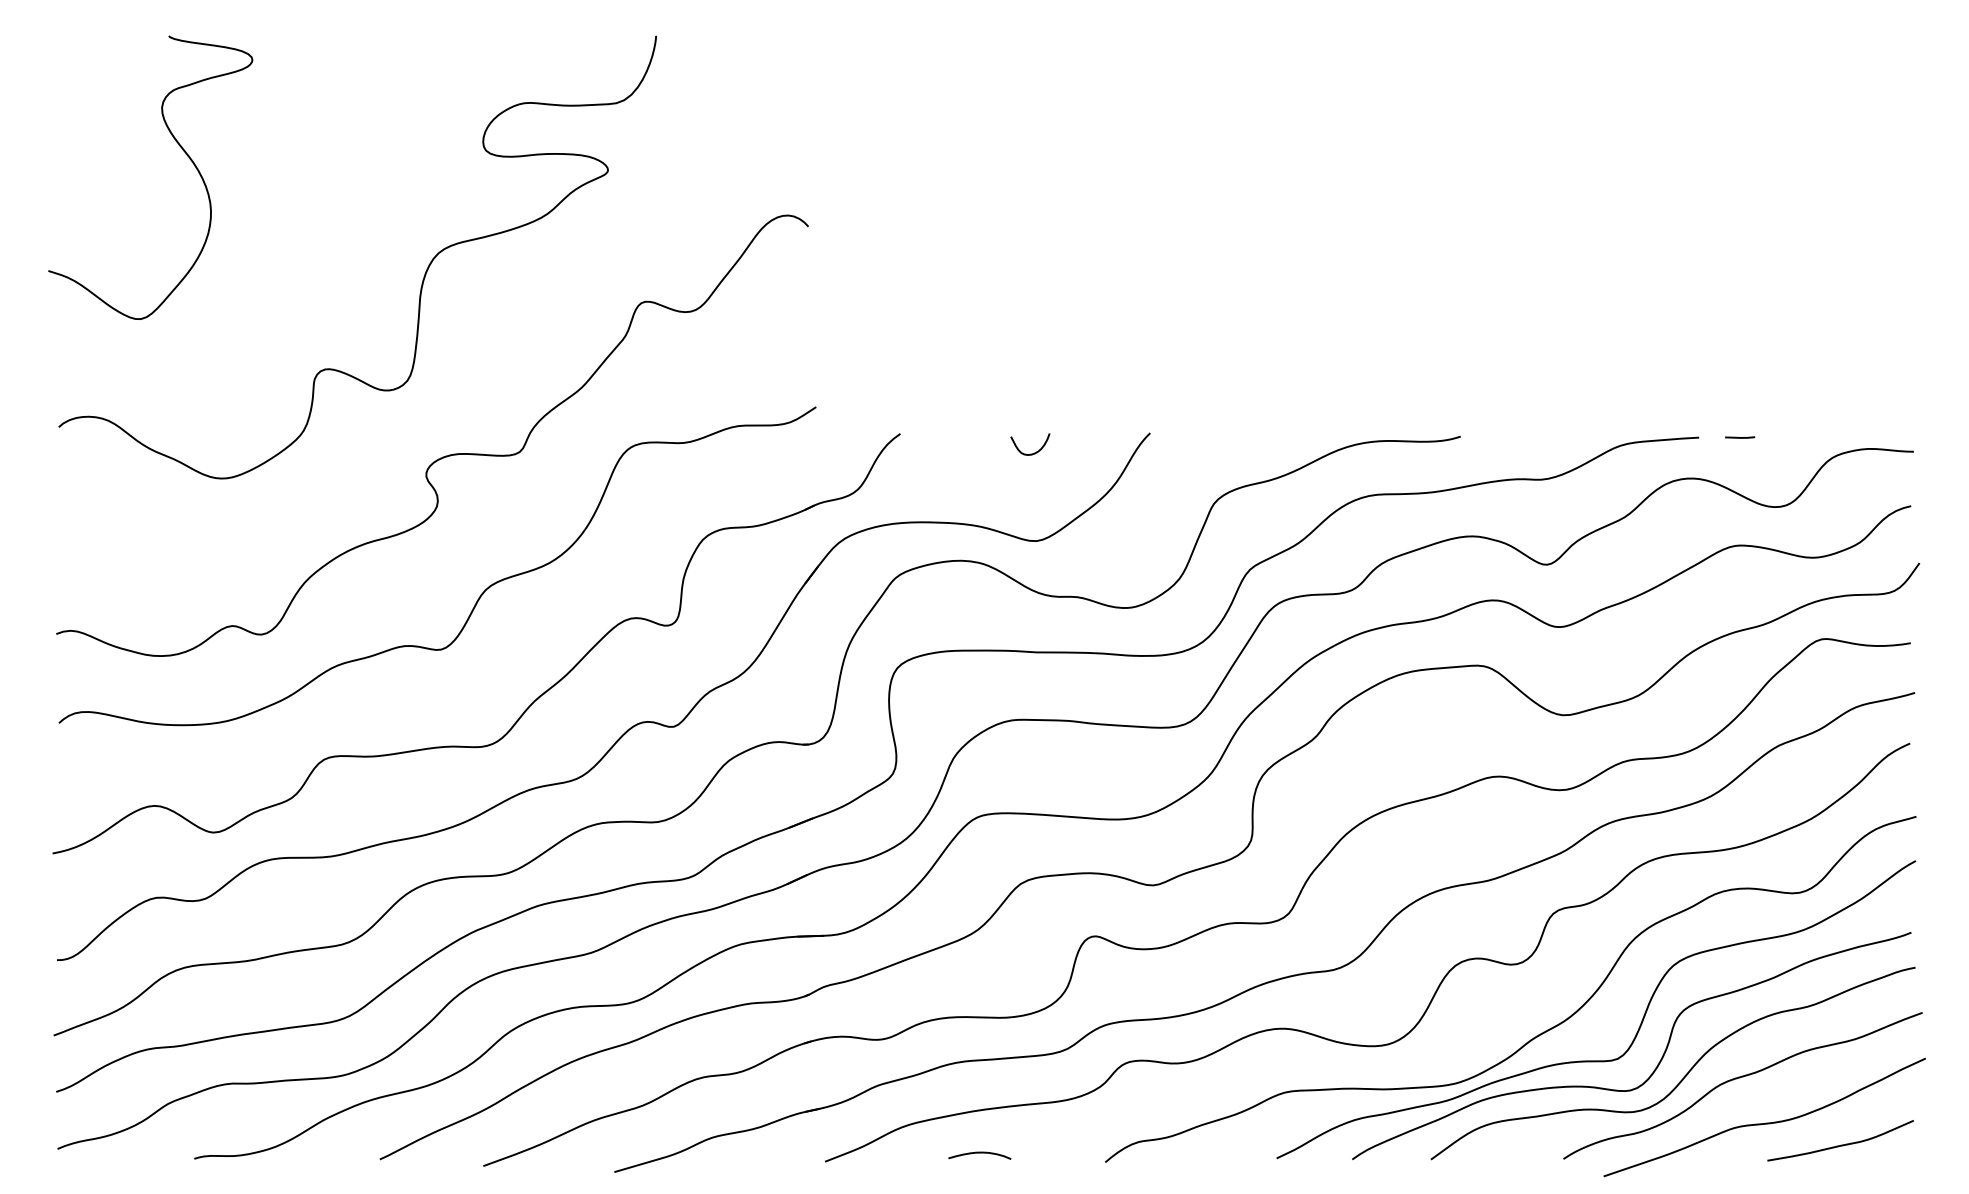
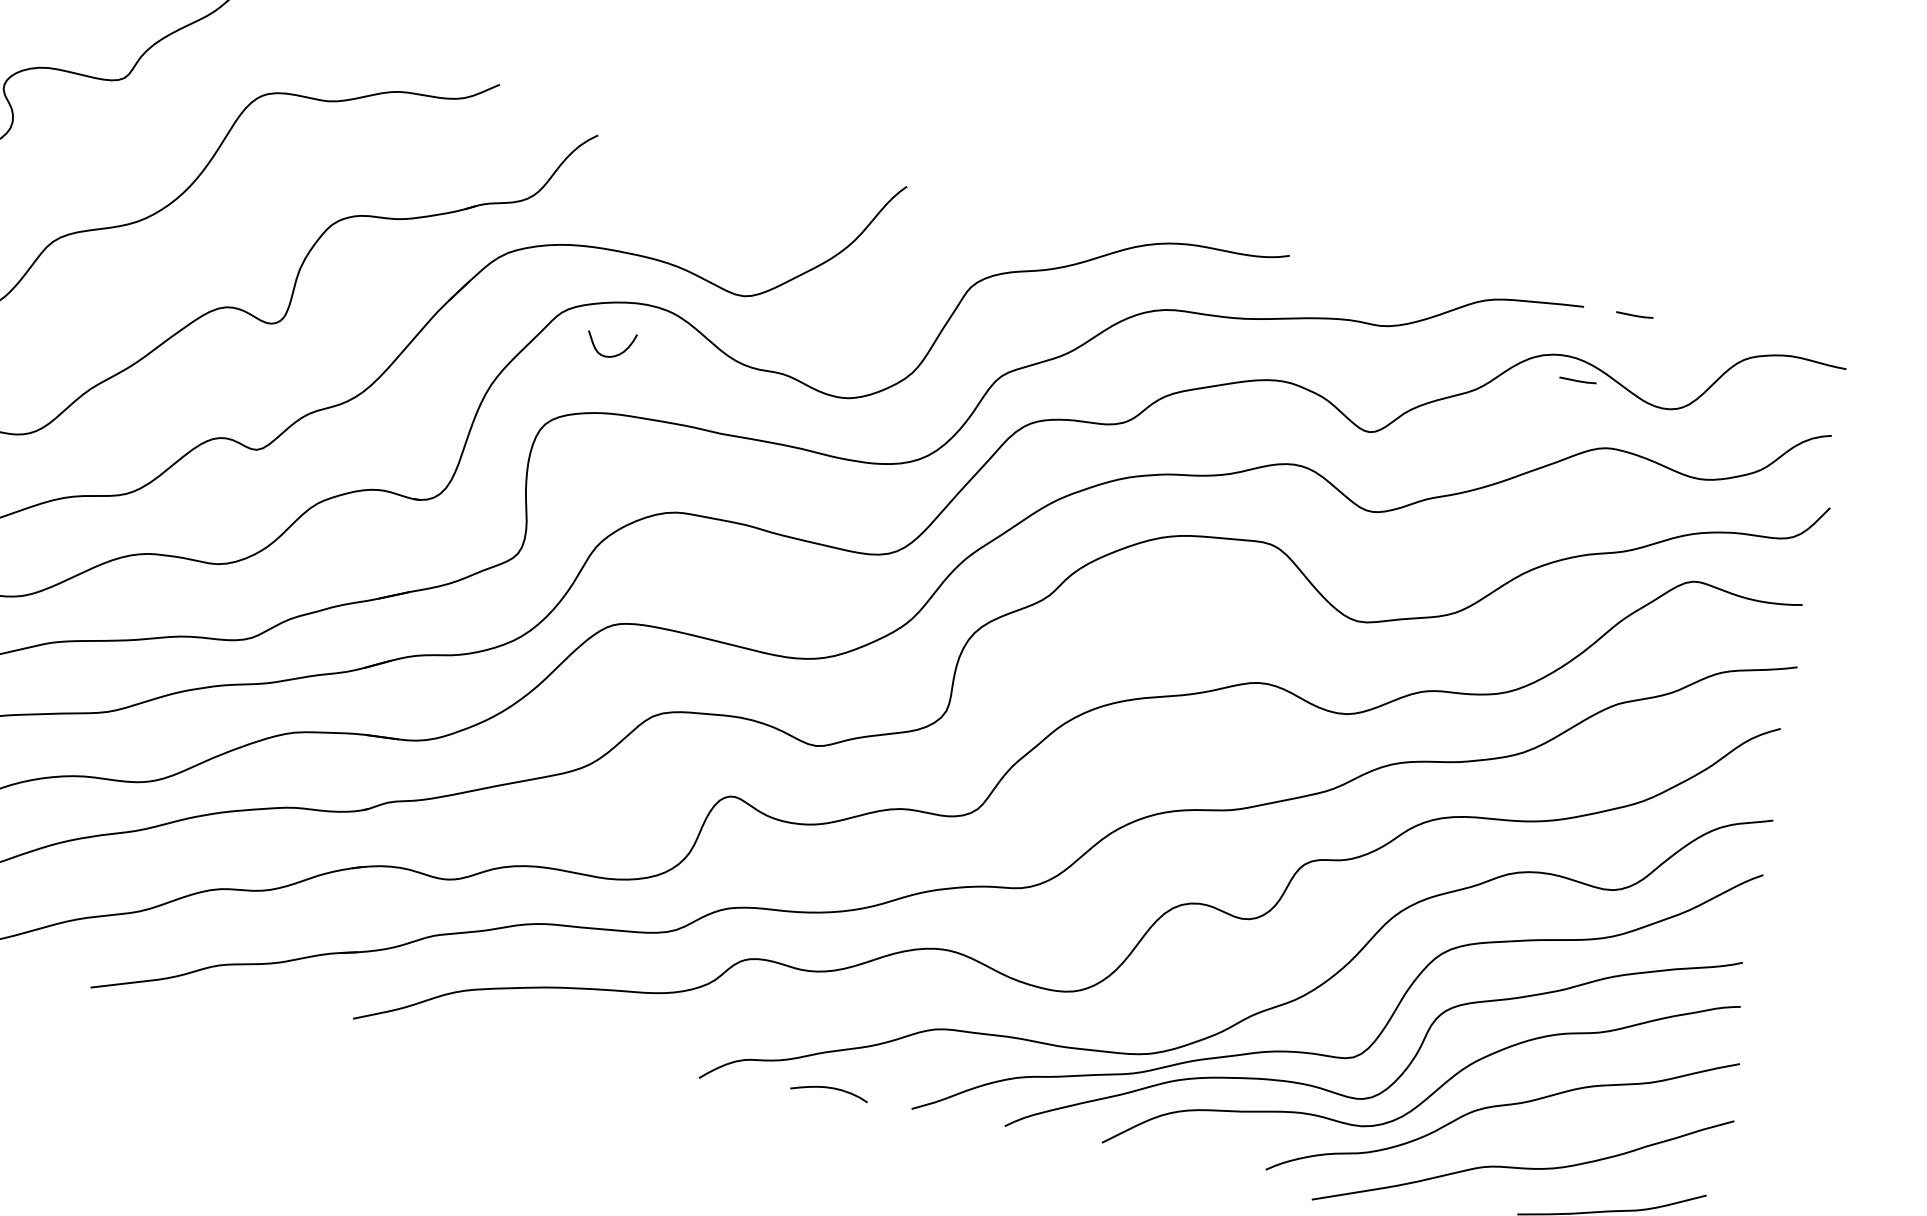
curve: (1034, 452) -> (614, 354), moved
line: (1704, 496) -> (1578, 380), added
curve: (979, 1153) -> (829, 1088), moved

